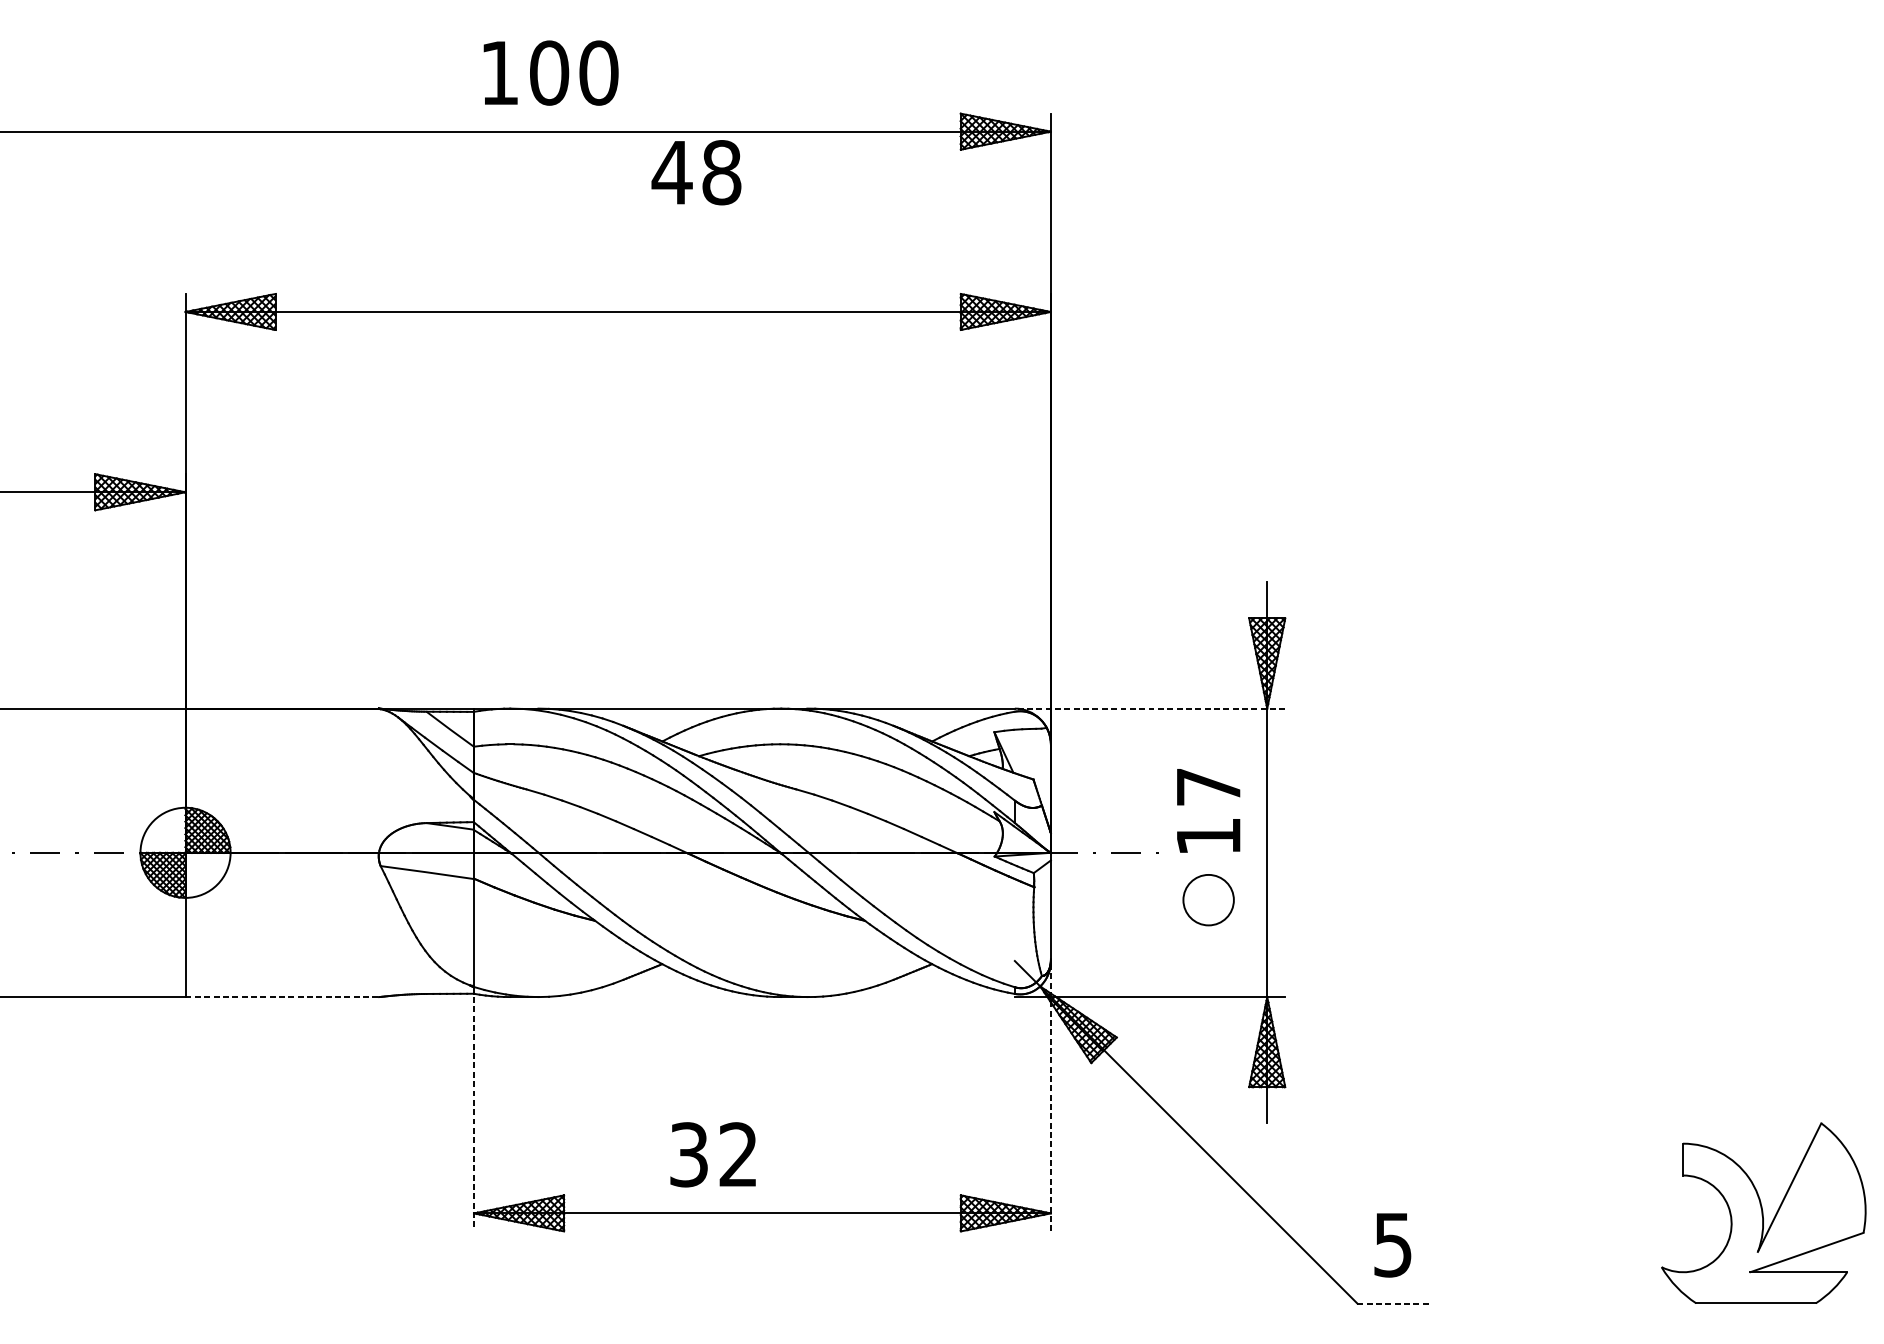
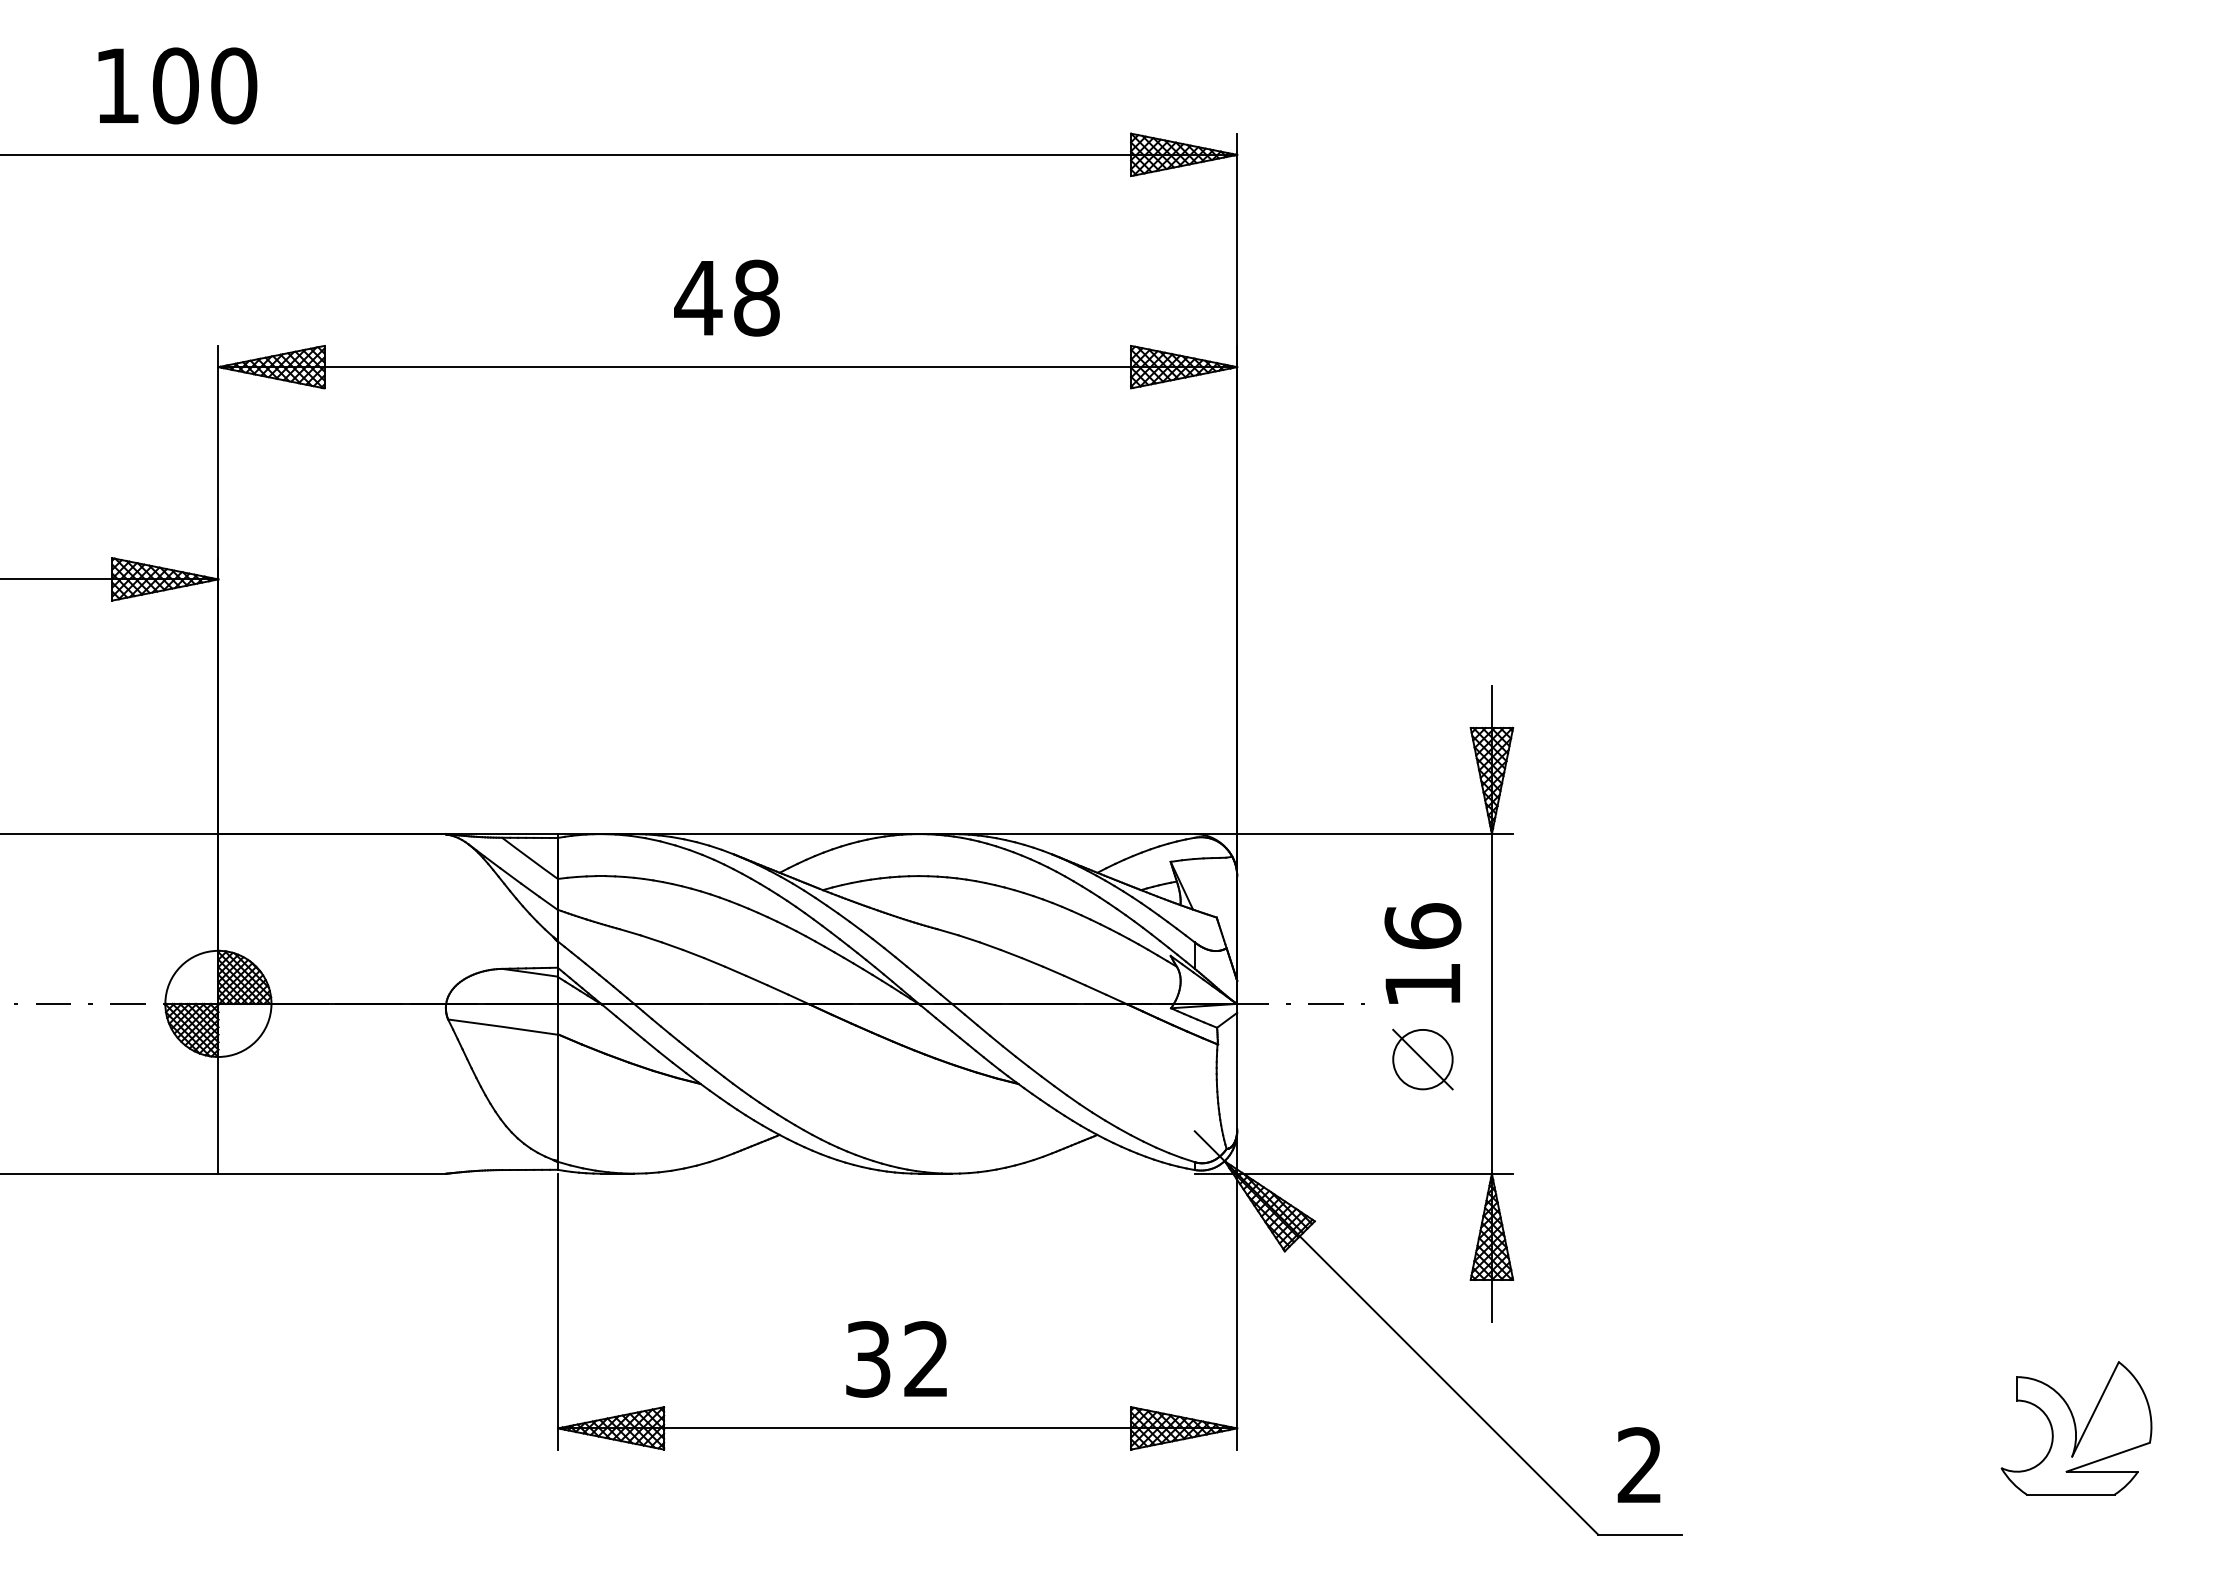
text: (550, 72) -> (177, 85), moved
text: (696, 172) -> (726, 297), moved
line: (1149, 708) -> (1353, 834), dashed -> solid
text: (1208, 787) -> (1422, 926), 17 -> 16
line: (1208, 900) -> (1422, 1059), added
line: (282, 996) -> (332, 1173), dashed -> solid
line: (1051, 1095) -> (1237, 1289), dashed -> solid
line: (474, 1114) -> (558, 1311), dashed -> solid
text: (713, 1154) -> (896, 1359), moved
part: (1763, 1213) -> (2076, 1428), size x0.62
text: (1392, 1244) -> (1639, 1465), 5 -> 2
line: (1393, 1303) -> (1640, 1534), dashed -> solid

